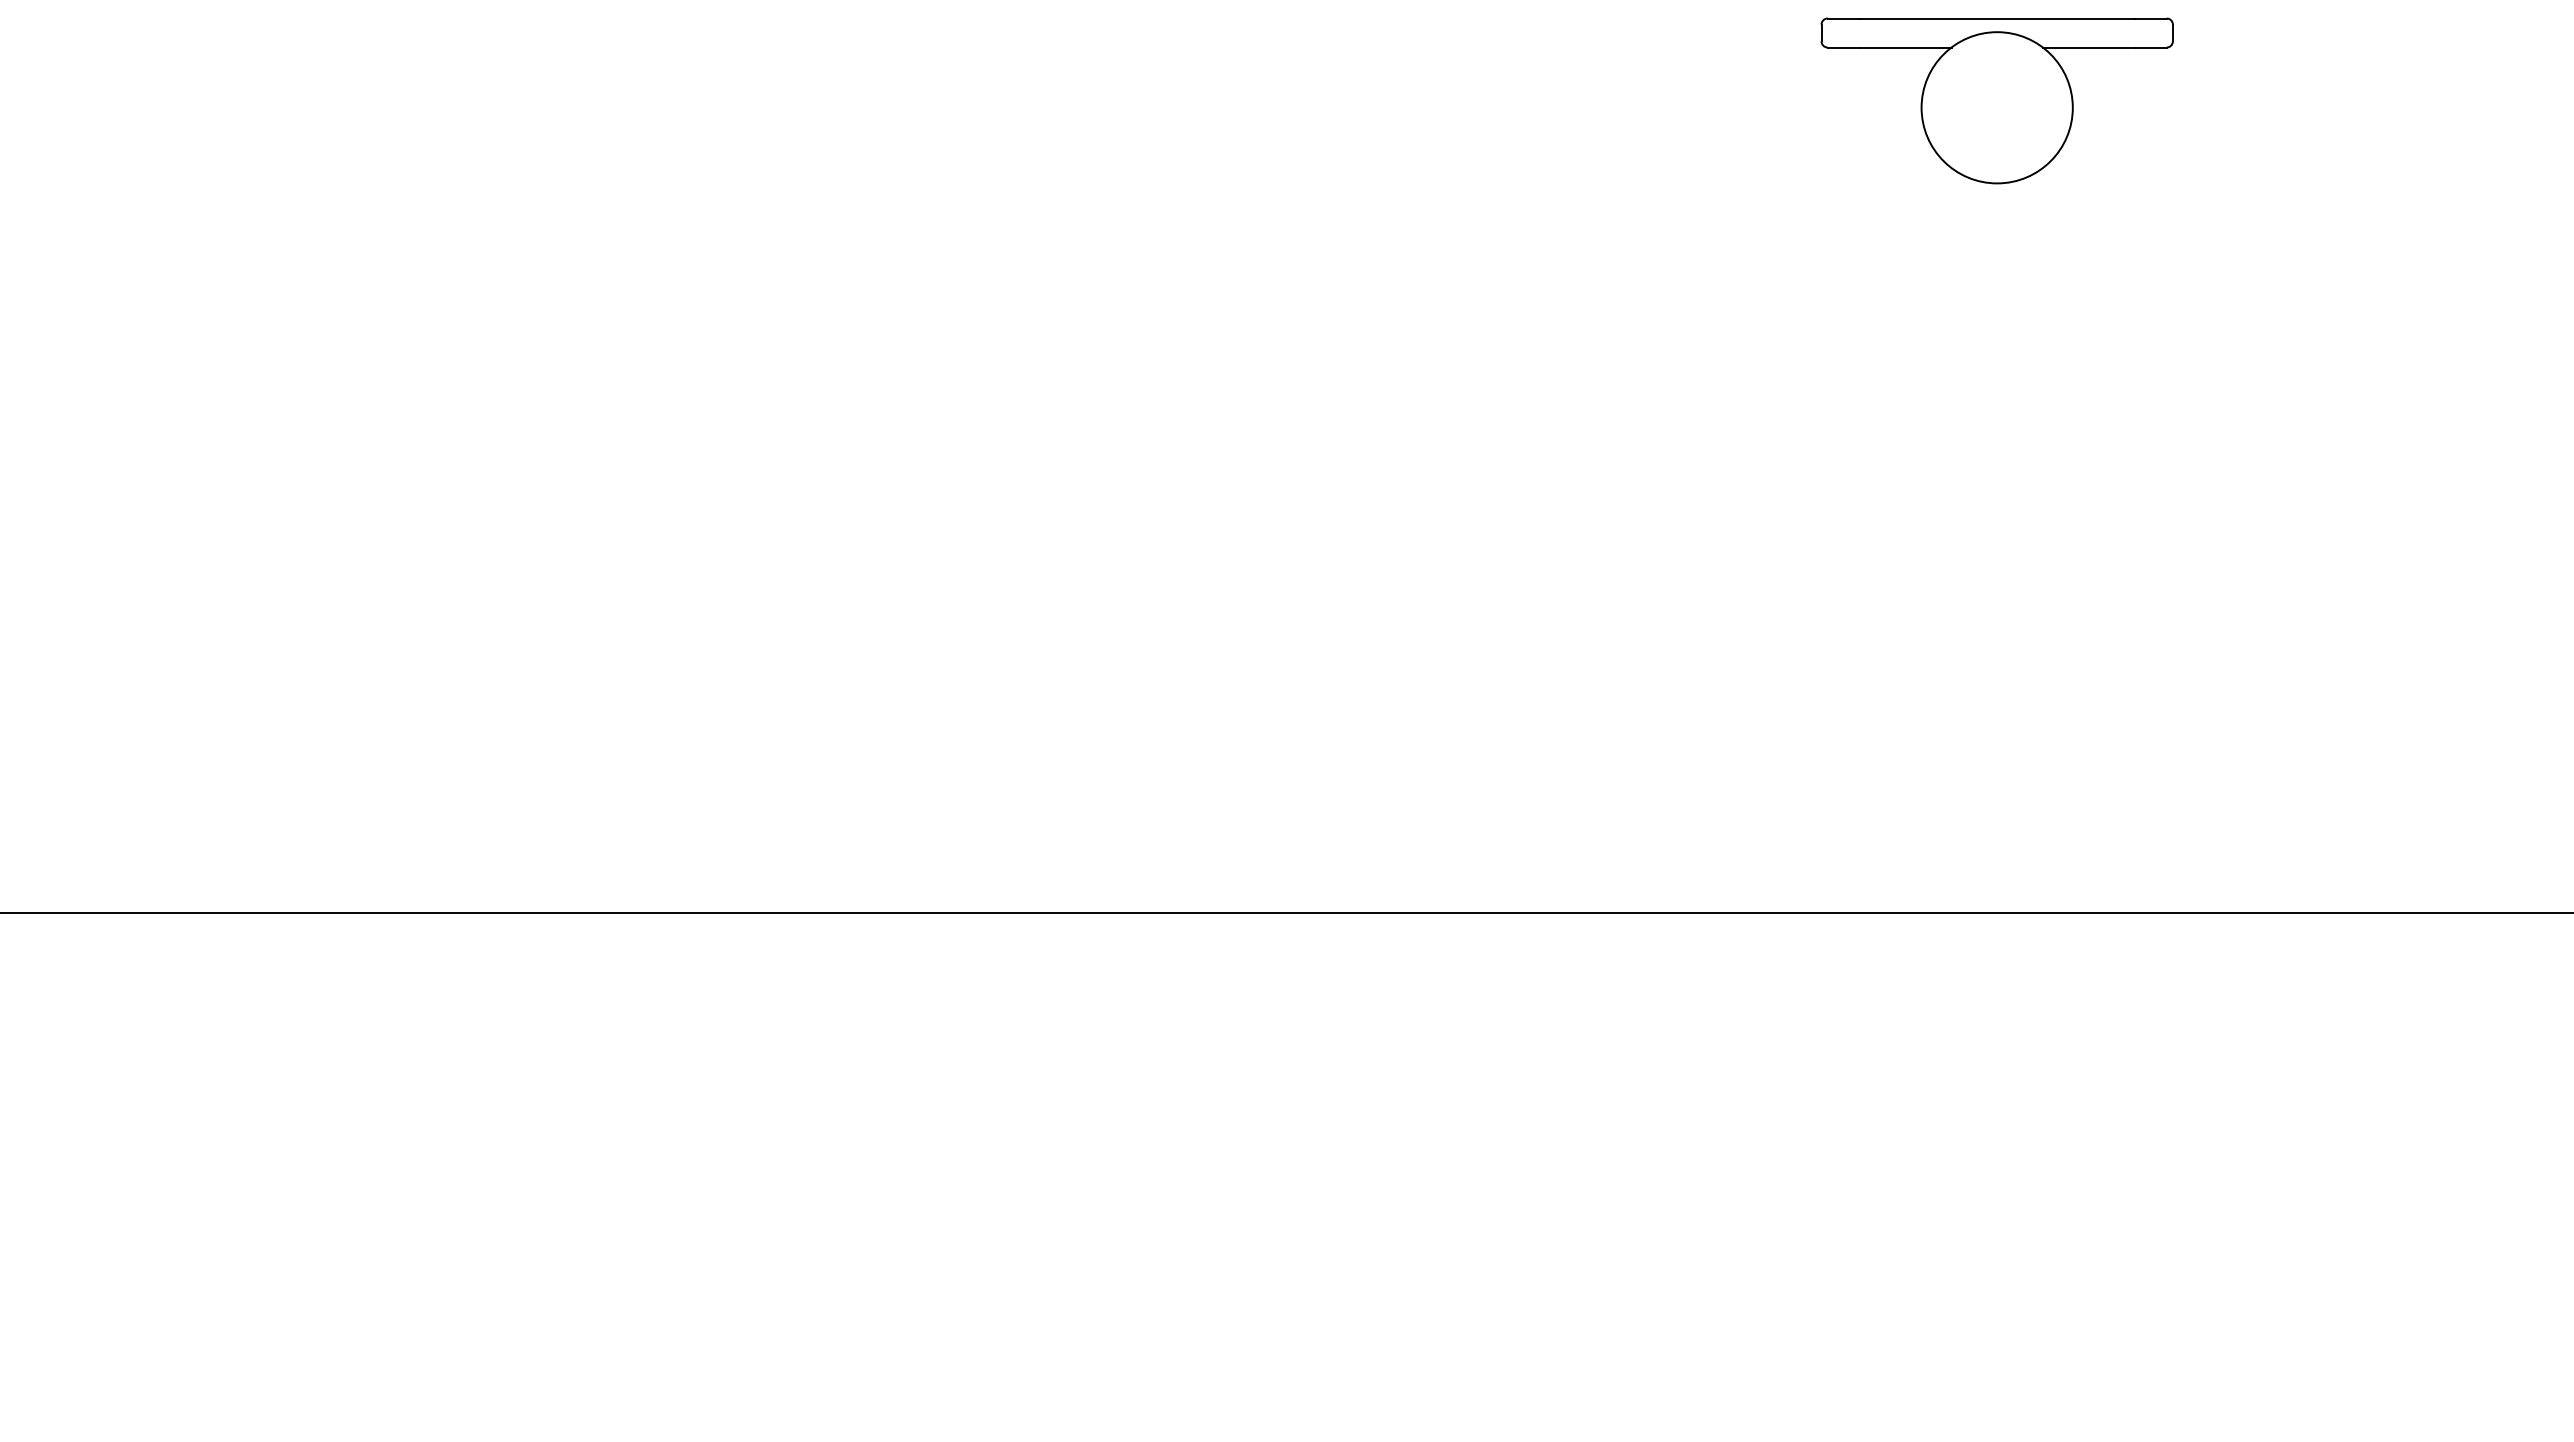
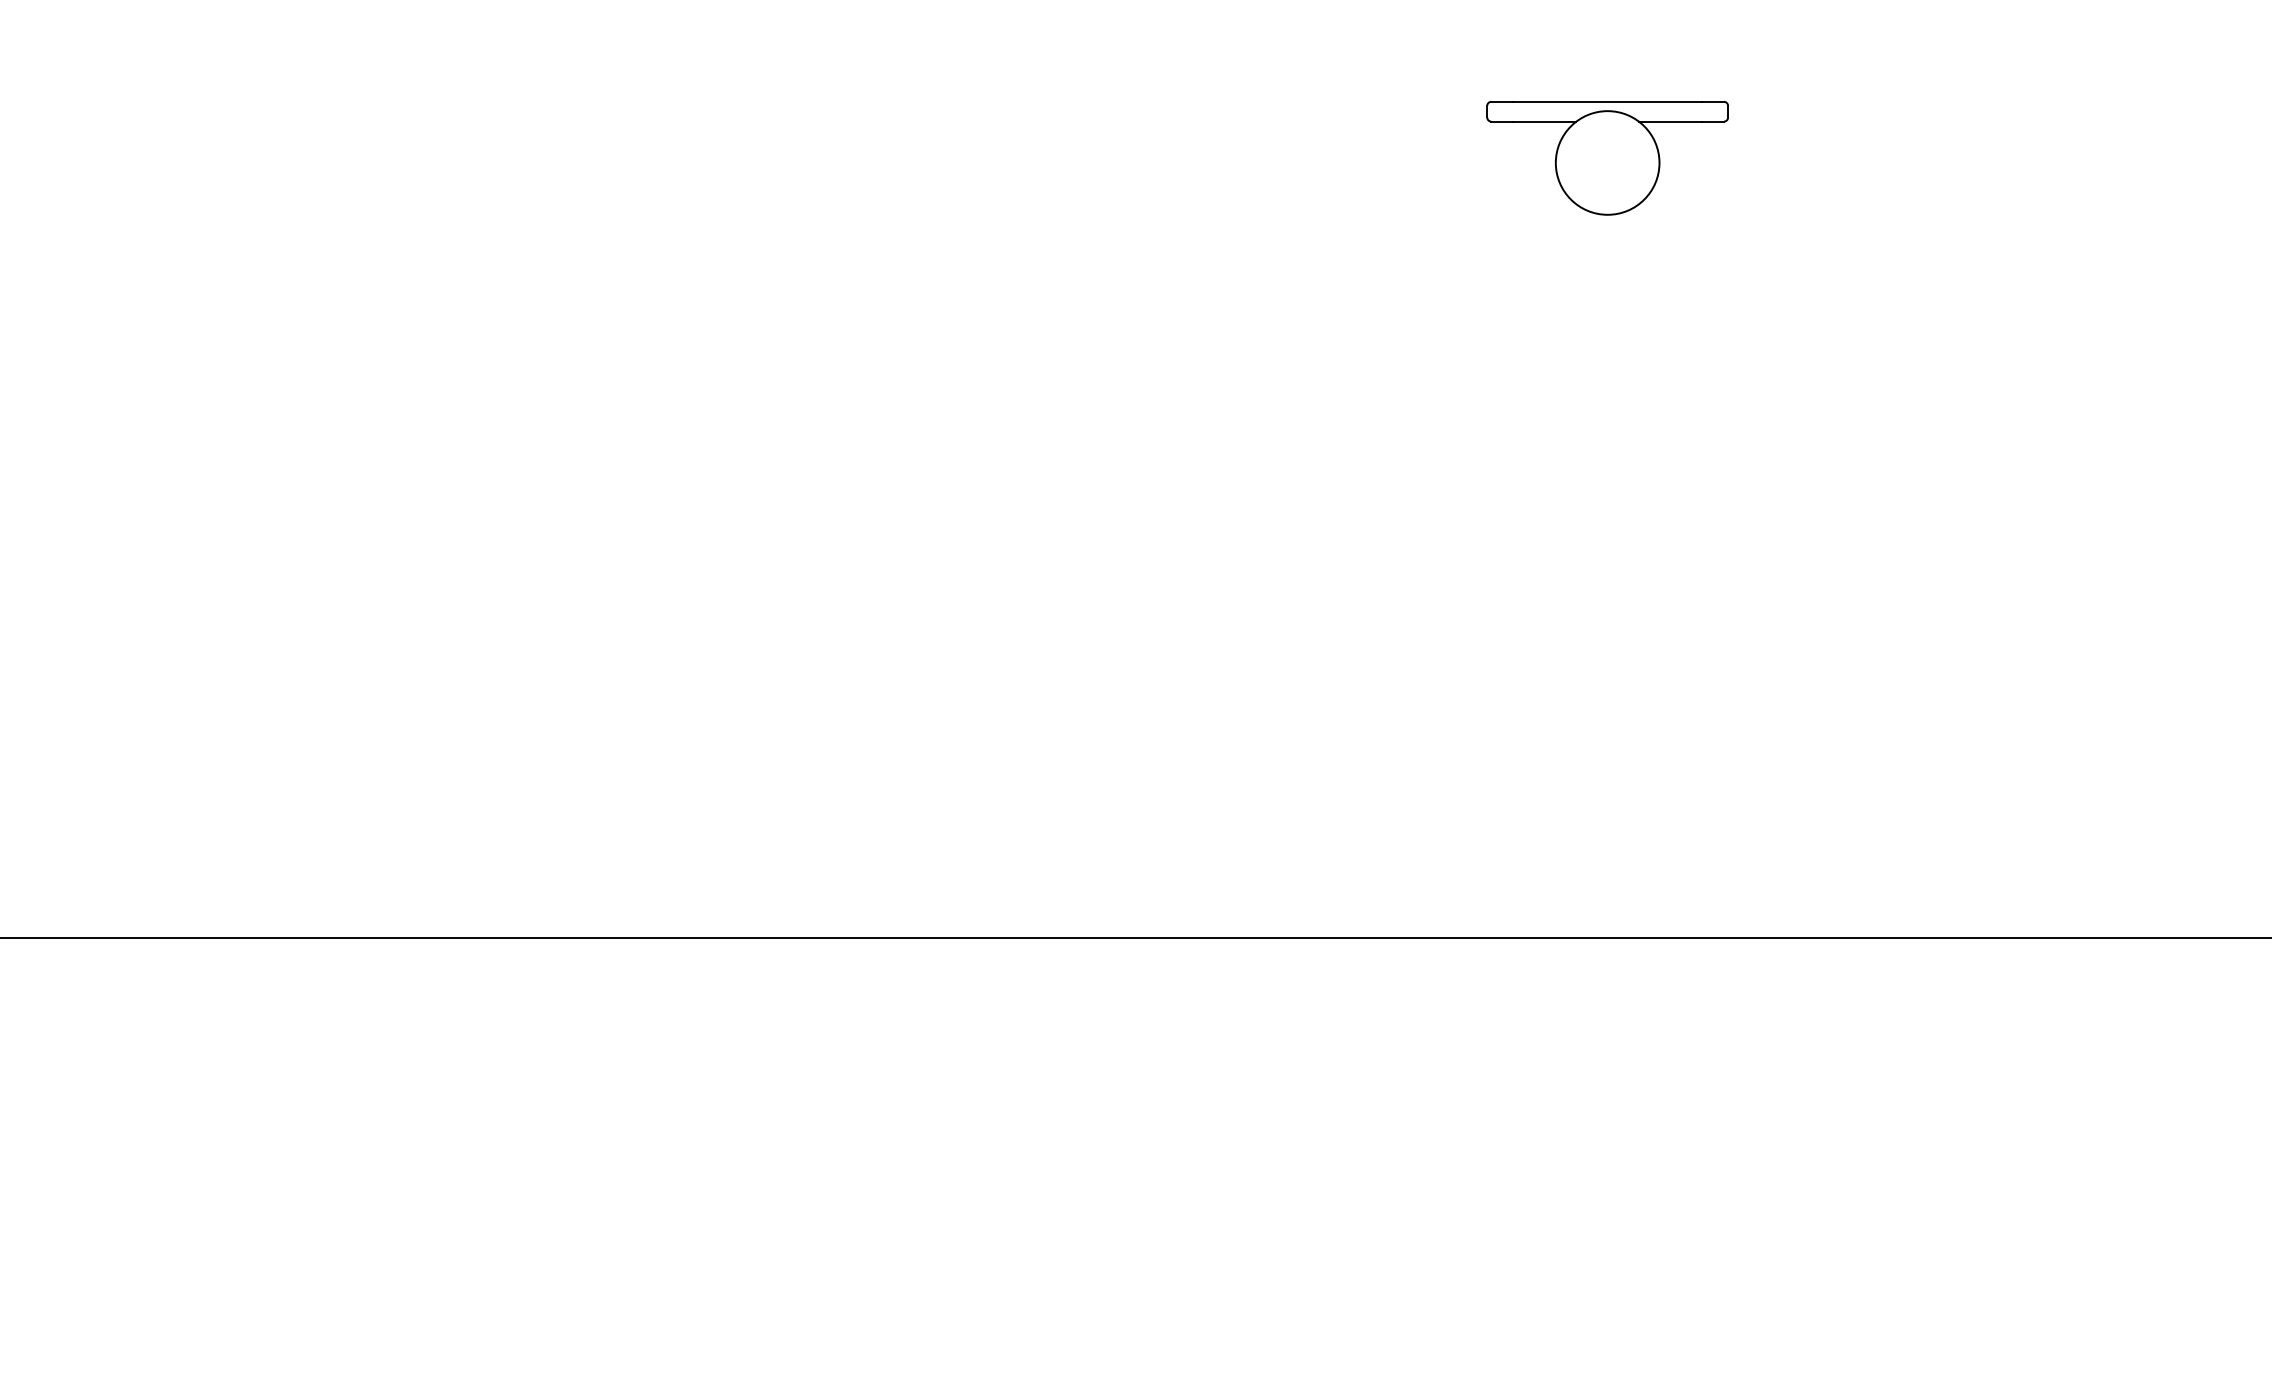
part: (1996, 100) -> (1607, 157), size x0.71

